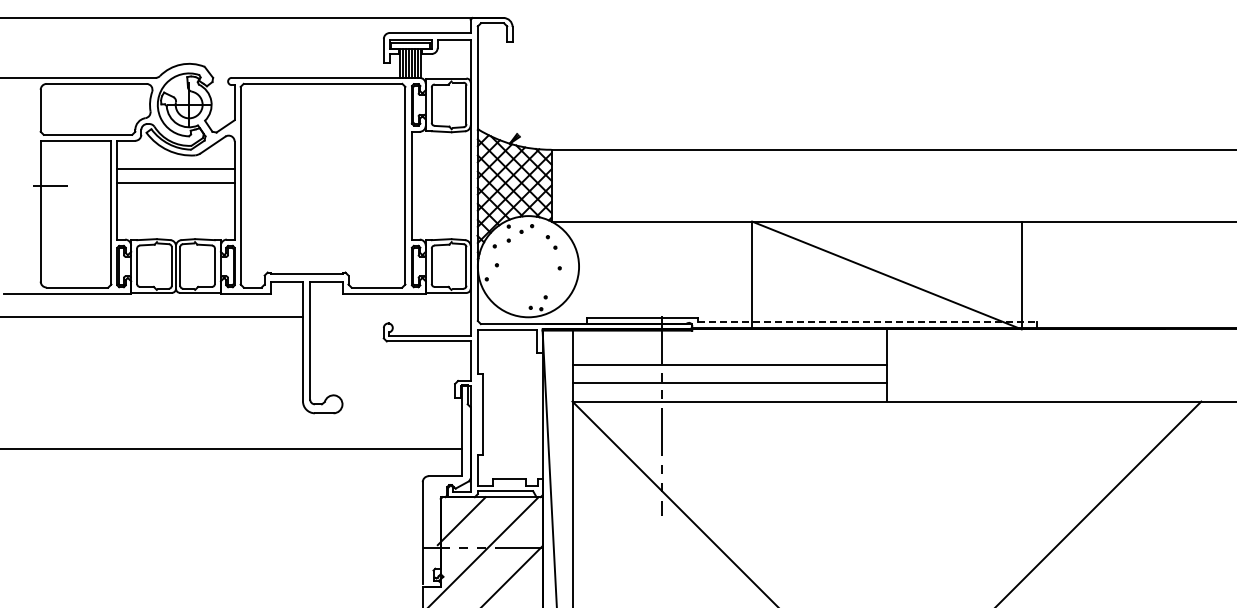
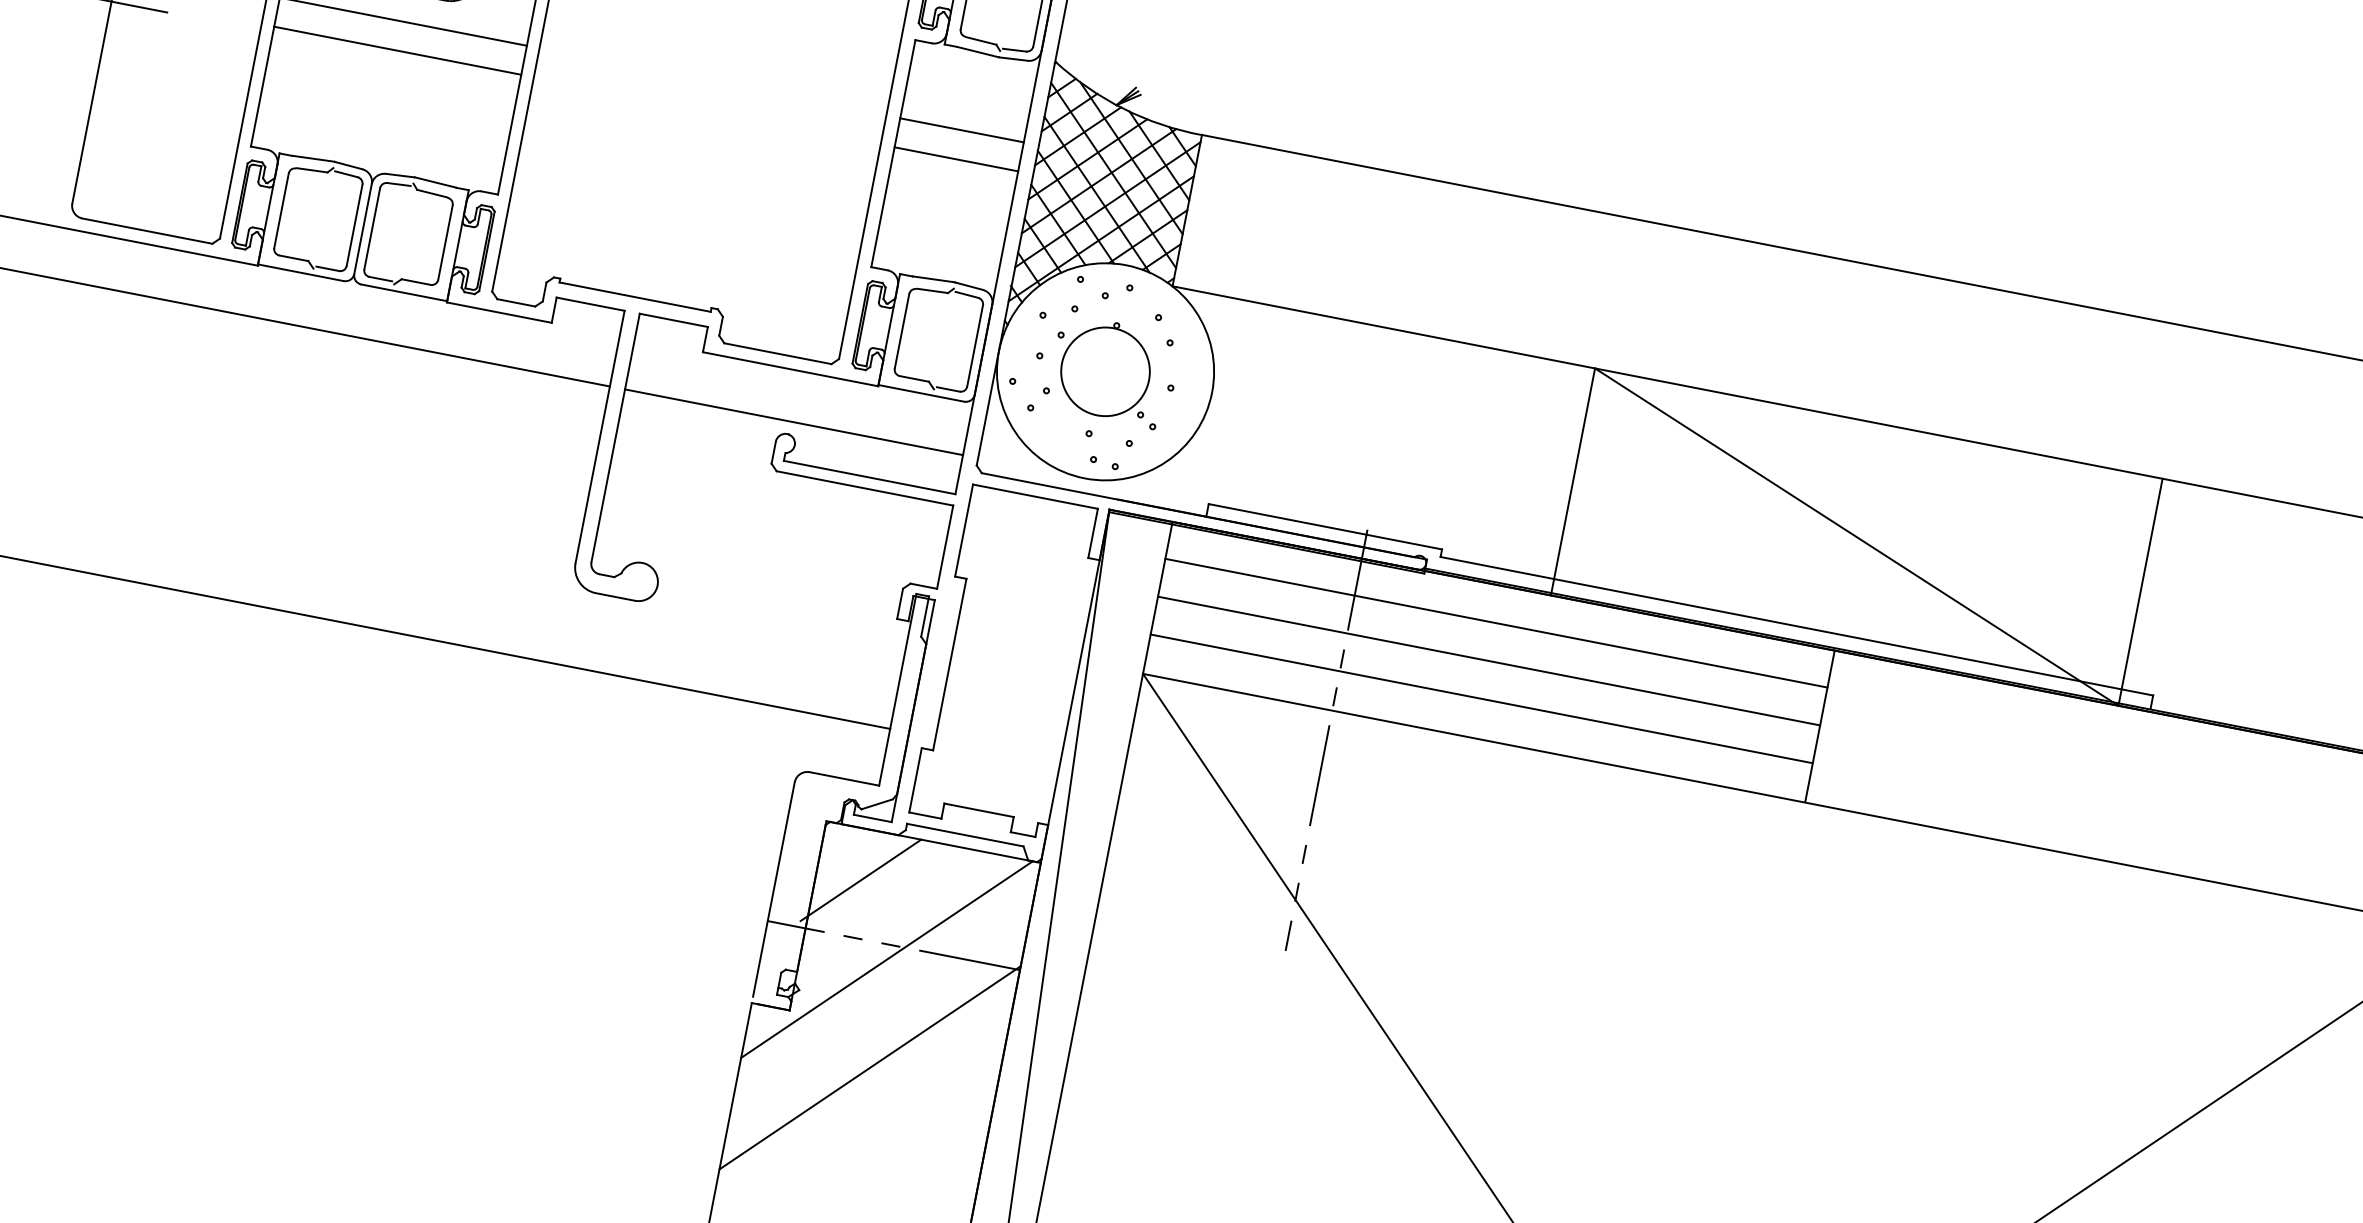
line: (440, 168) -> (960, 129), added
line: (440, 182) -> (954, 158), added
part: (525, 270) -> (1097, 378), added
line: (390, 317) -> (794, 422), added
line: (867, 321) -> (1797, 626), dashed -> solid
line: (729, 346) -> (1496, 622), added

